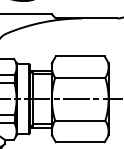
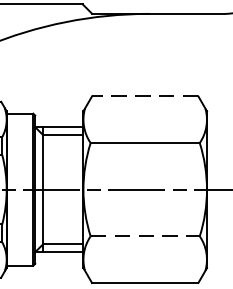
line: (79, 56) -> (143, 96), solid -> dashed
line: (80, 120) -> (145, 235), solid -> dashed

